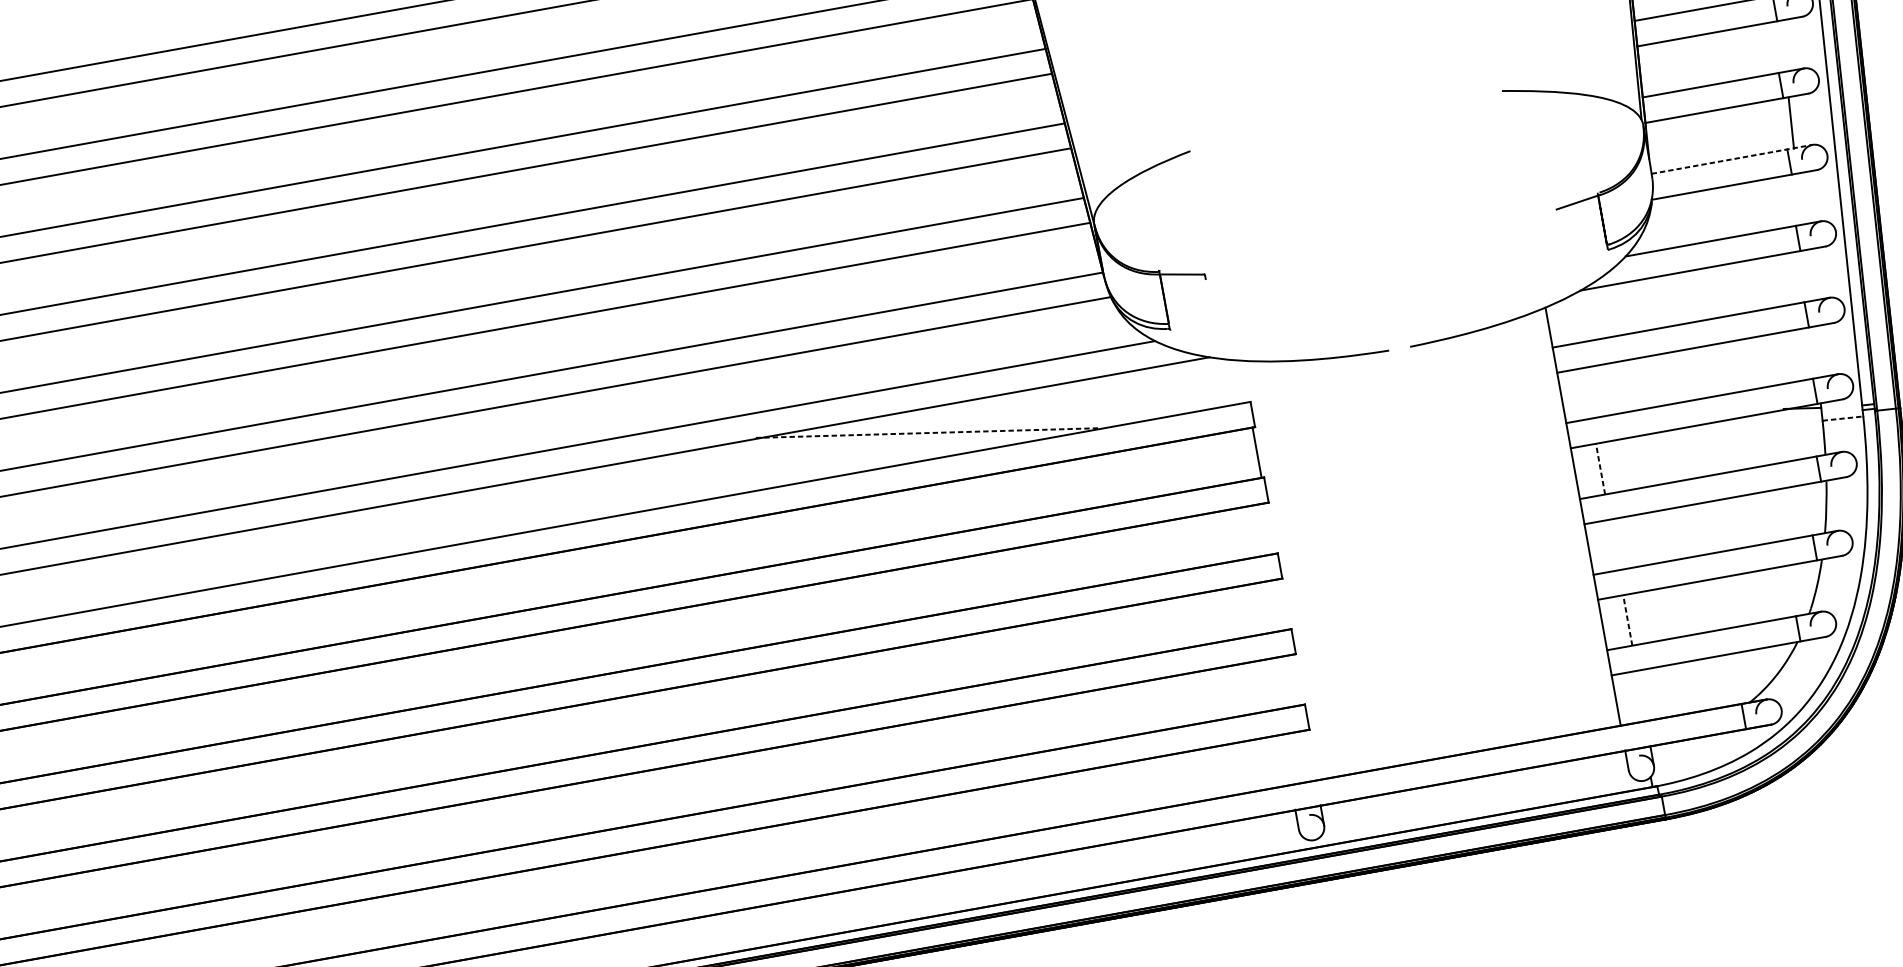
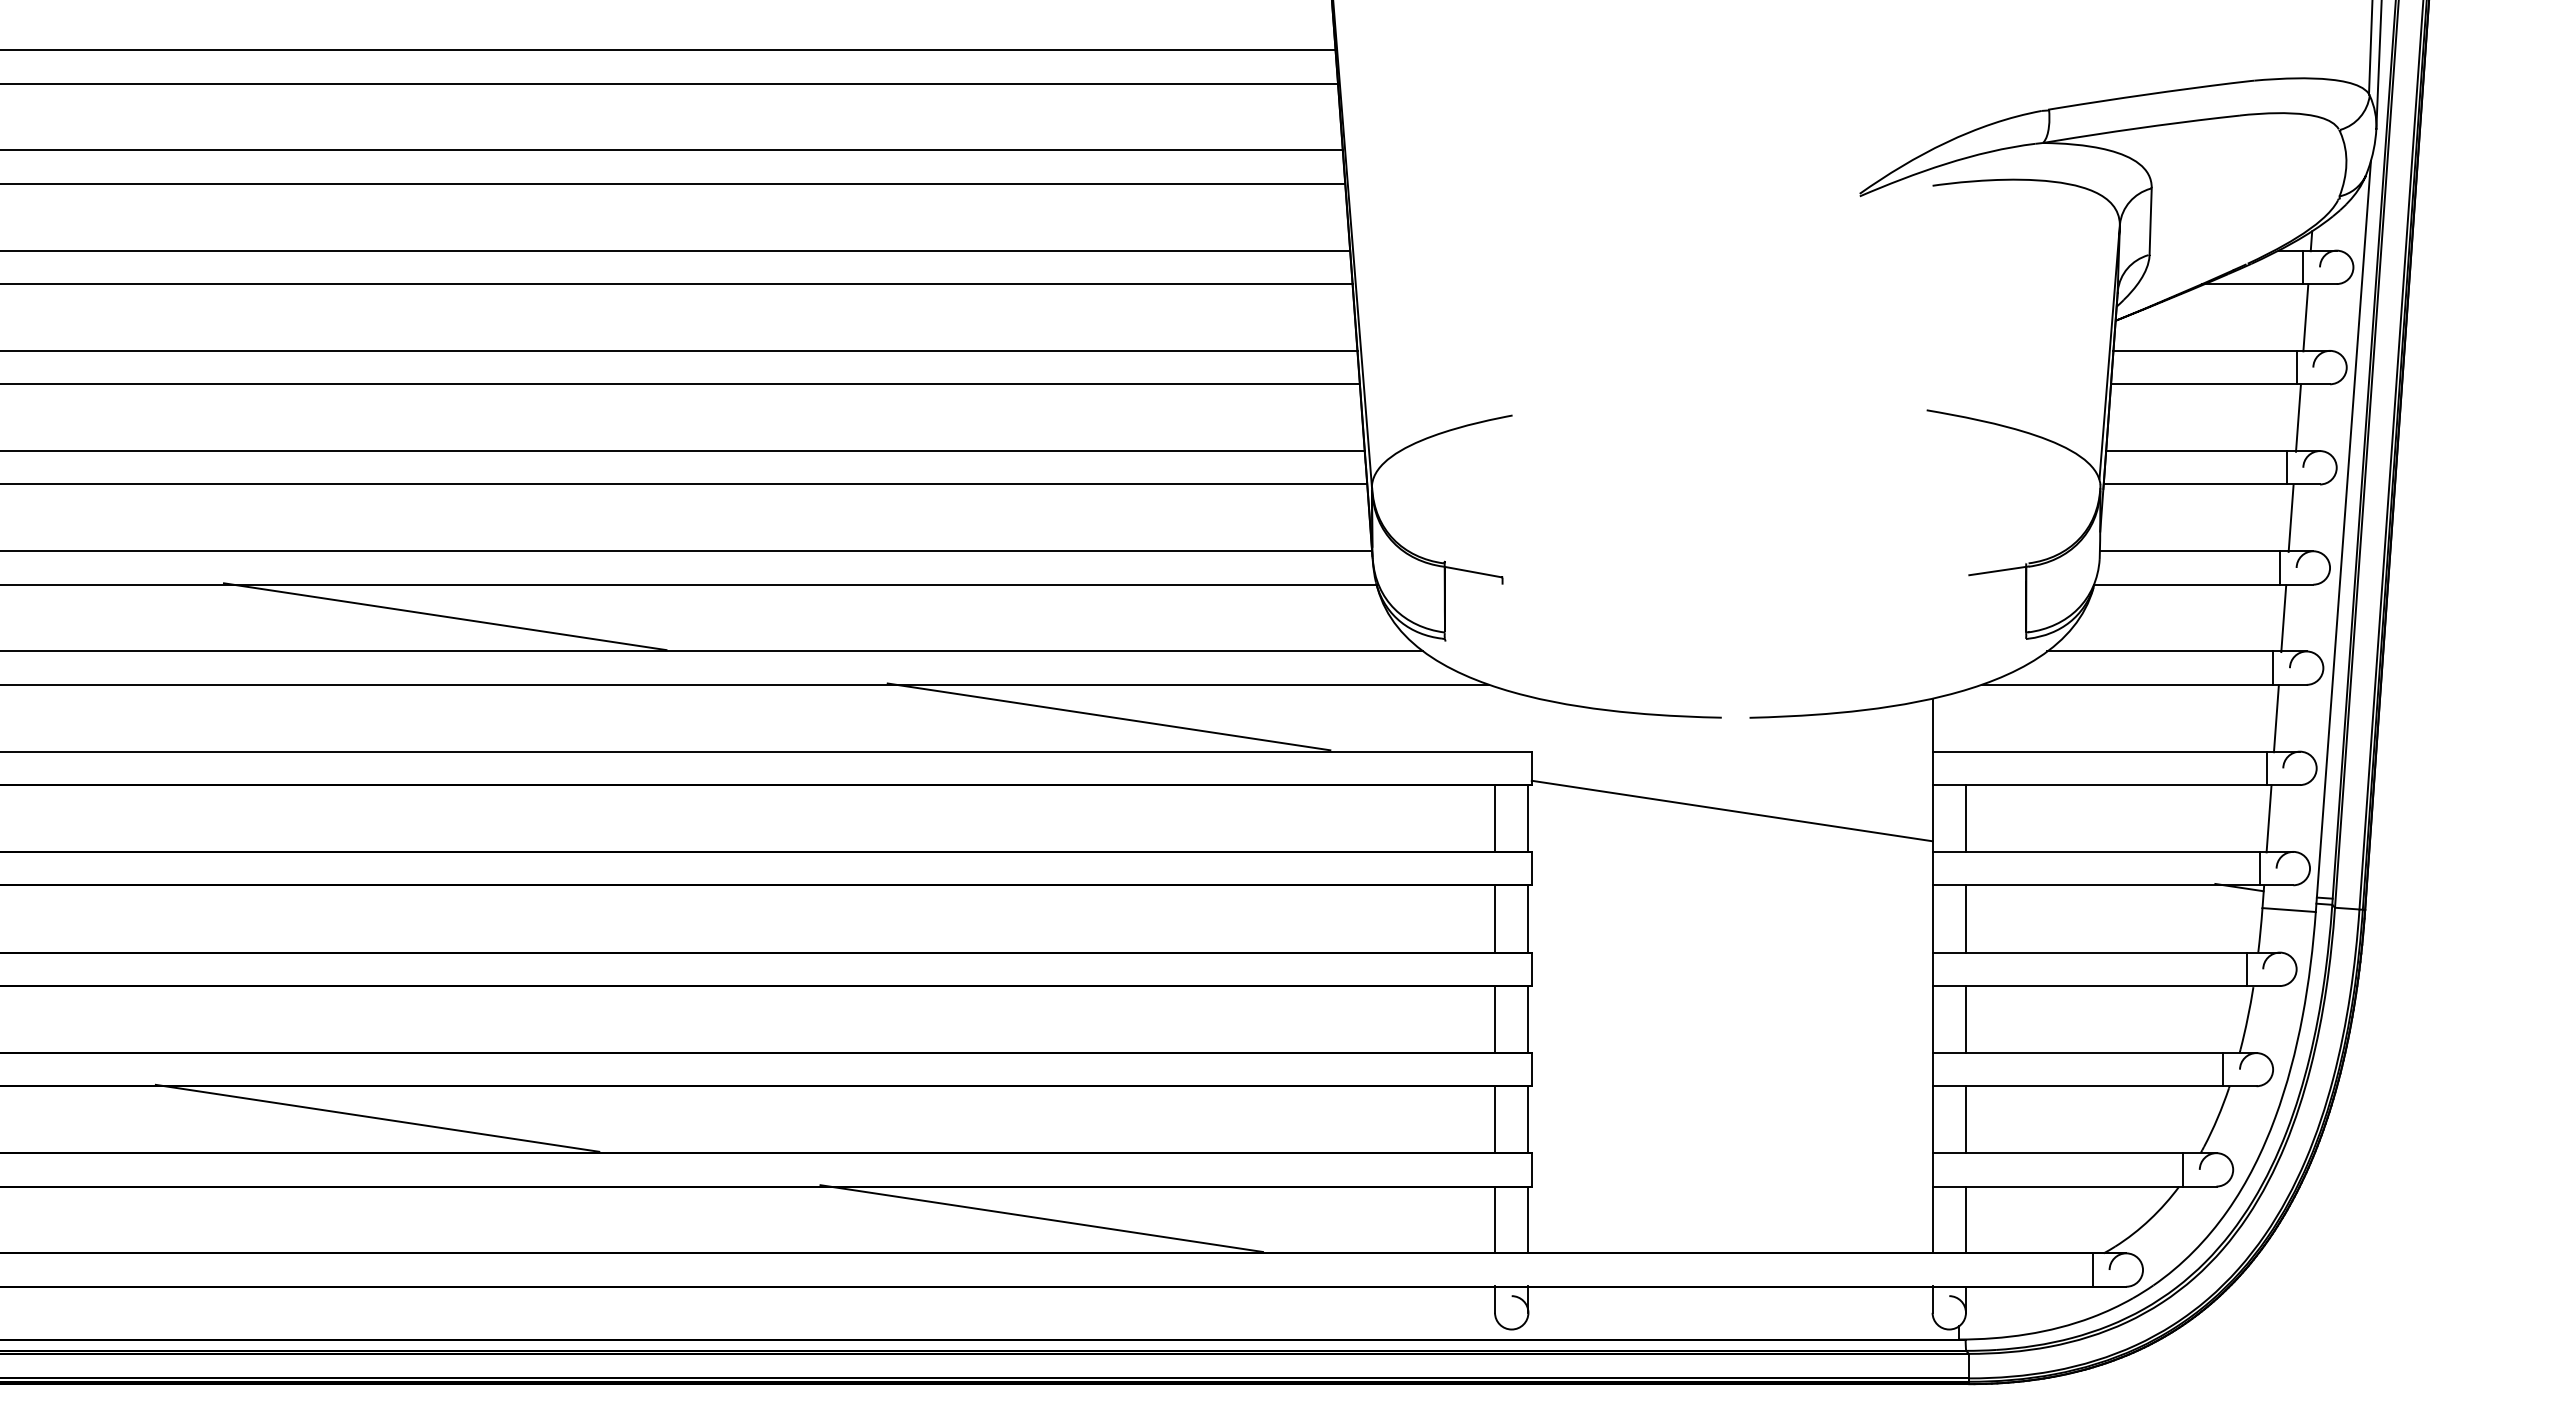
line: (1783, 46) -> (2298, 417), added
line: (1732, 159) -> (2206, 551), dashed -> solid
line: (1799, 199) -> (2283, 618), added
line: (1806, 276) -> (2275, 718), added
line: (1814, 352) -> (2268, 818), added
line: (1586, 393) -> (1965, 818), added
line: (1843, 418) -> (2289, 910), dashed -> solid
line: (1409, 419) -> (1731, 810), added
line: (927, 432) -> (1109, 716), dashed -> solid
line: (412, 447) -> (444, 616), added
line: (1232, 457) -> (1495, 818), added
line: (1600, 468) -> (1965, 918), dashed -> solid
line: (1270, 528) -> (1528, 918), added
line: (1245, 532) -> (1495, 918), added
line: (1613, 545) -> (1965, 1019), added
line: (1284, 604) -> (1528, 1019), added
line: (1259, 608) -> (1495, 1019), added
line: (1627, 620) -> (1965, 1119), dashed -> solid
line: (1297, 679) -> (1528, 1119), added
line: (1273, 684) -> (1495, 1119), added
line: (1640, 695) -> (1965, 1219), added
line: (1311, 755) -> (1528, 1219), added
line: (1286, 759) -> (1495, 1219), added
line: (944, 820) -> (1041, 1218), added
line: (430, 834) -> (377, 1117), added

